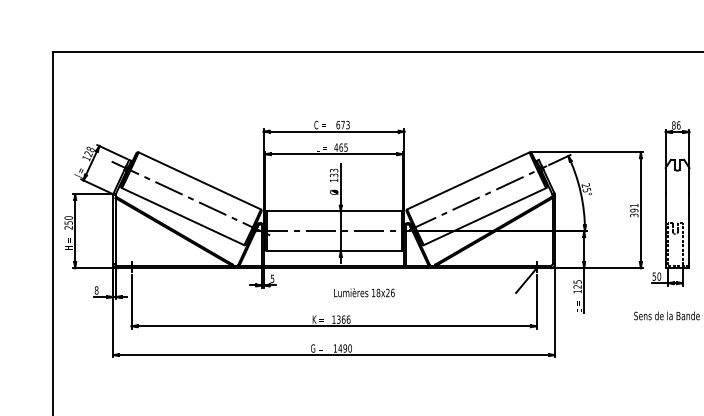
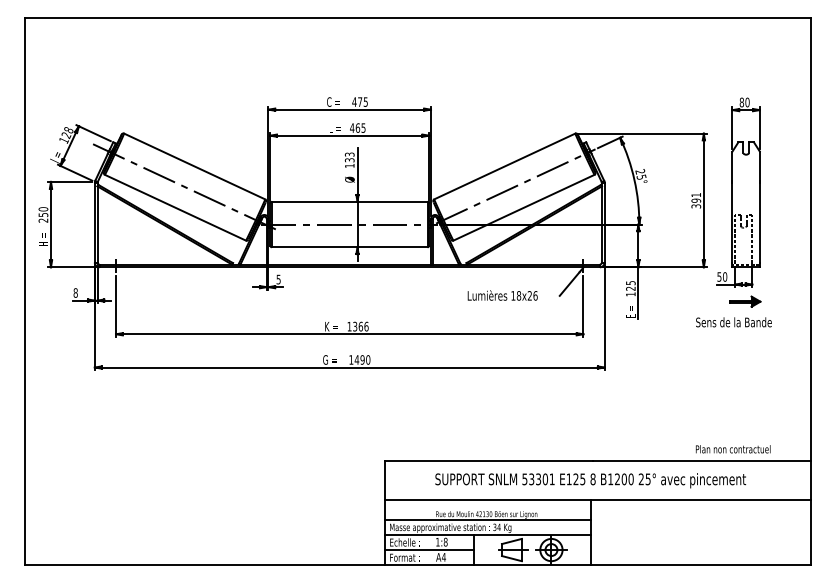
text: (342, 124) -> (359, 101), 673 -> 475
text: (678, 124) -> (747, 101), 86 -> 80
text: (364, 292) -> (502, 295), moved
part: (676, 297) -> (745, 301), added

